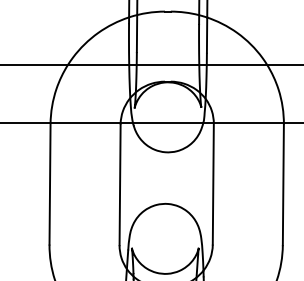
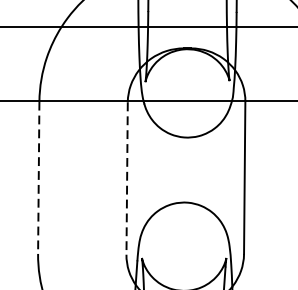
line: (50, 184) -> (39, 178), solid -> dashed
line: (120, 185) -> (127, 179), solid -> dashed

